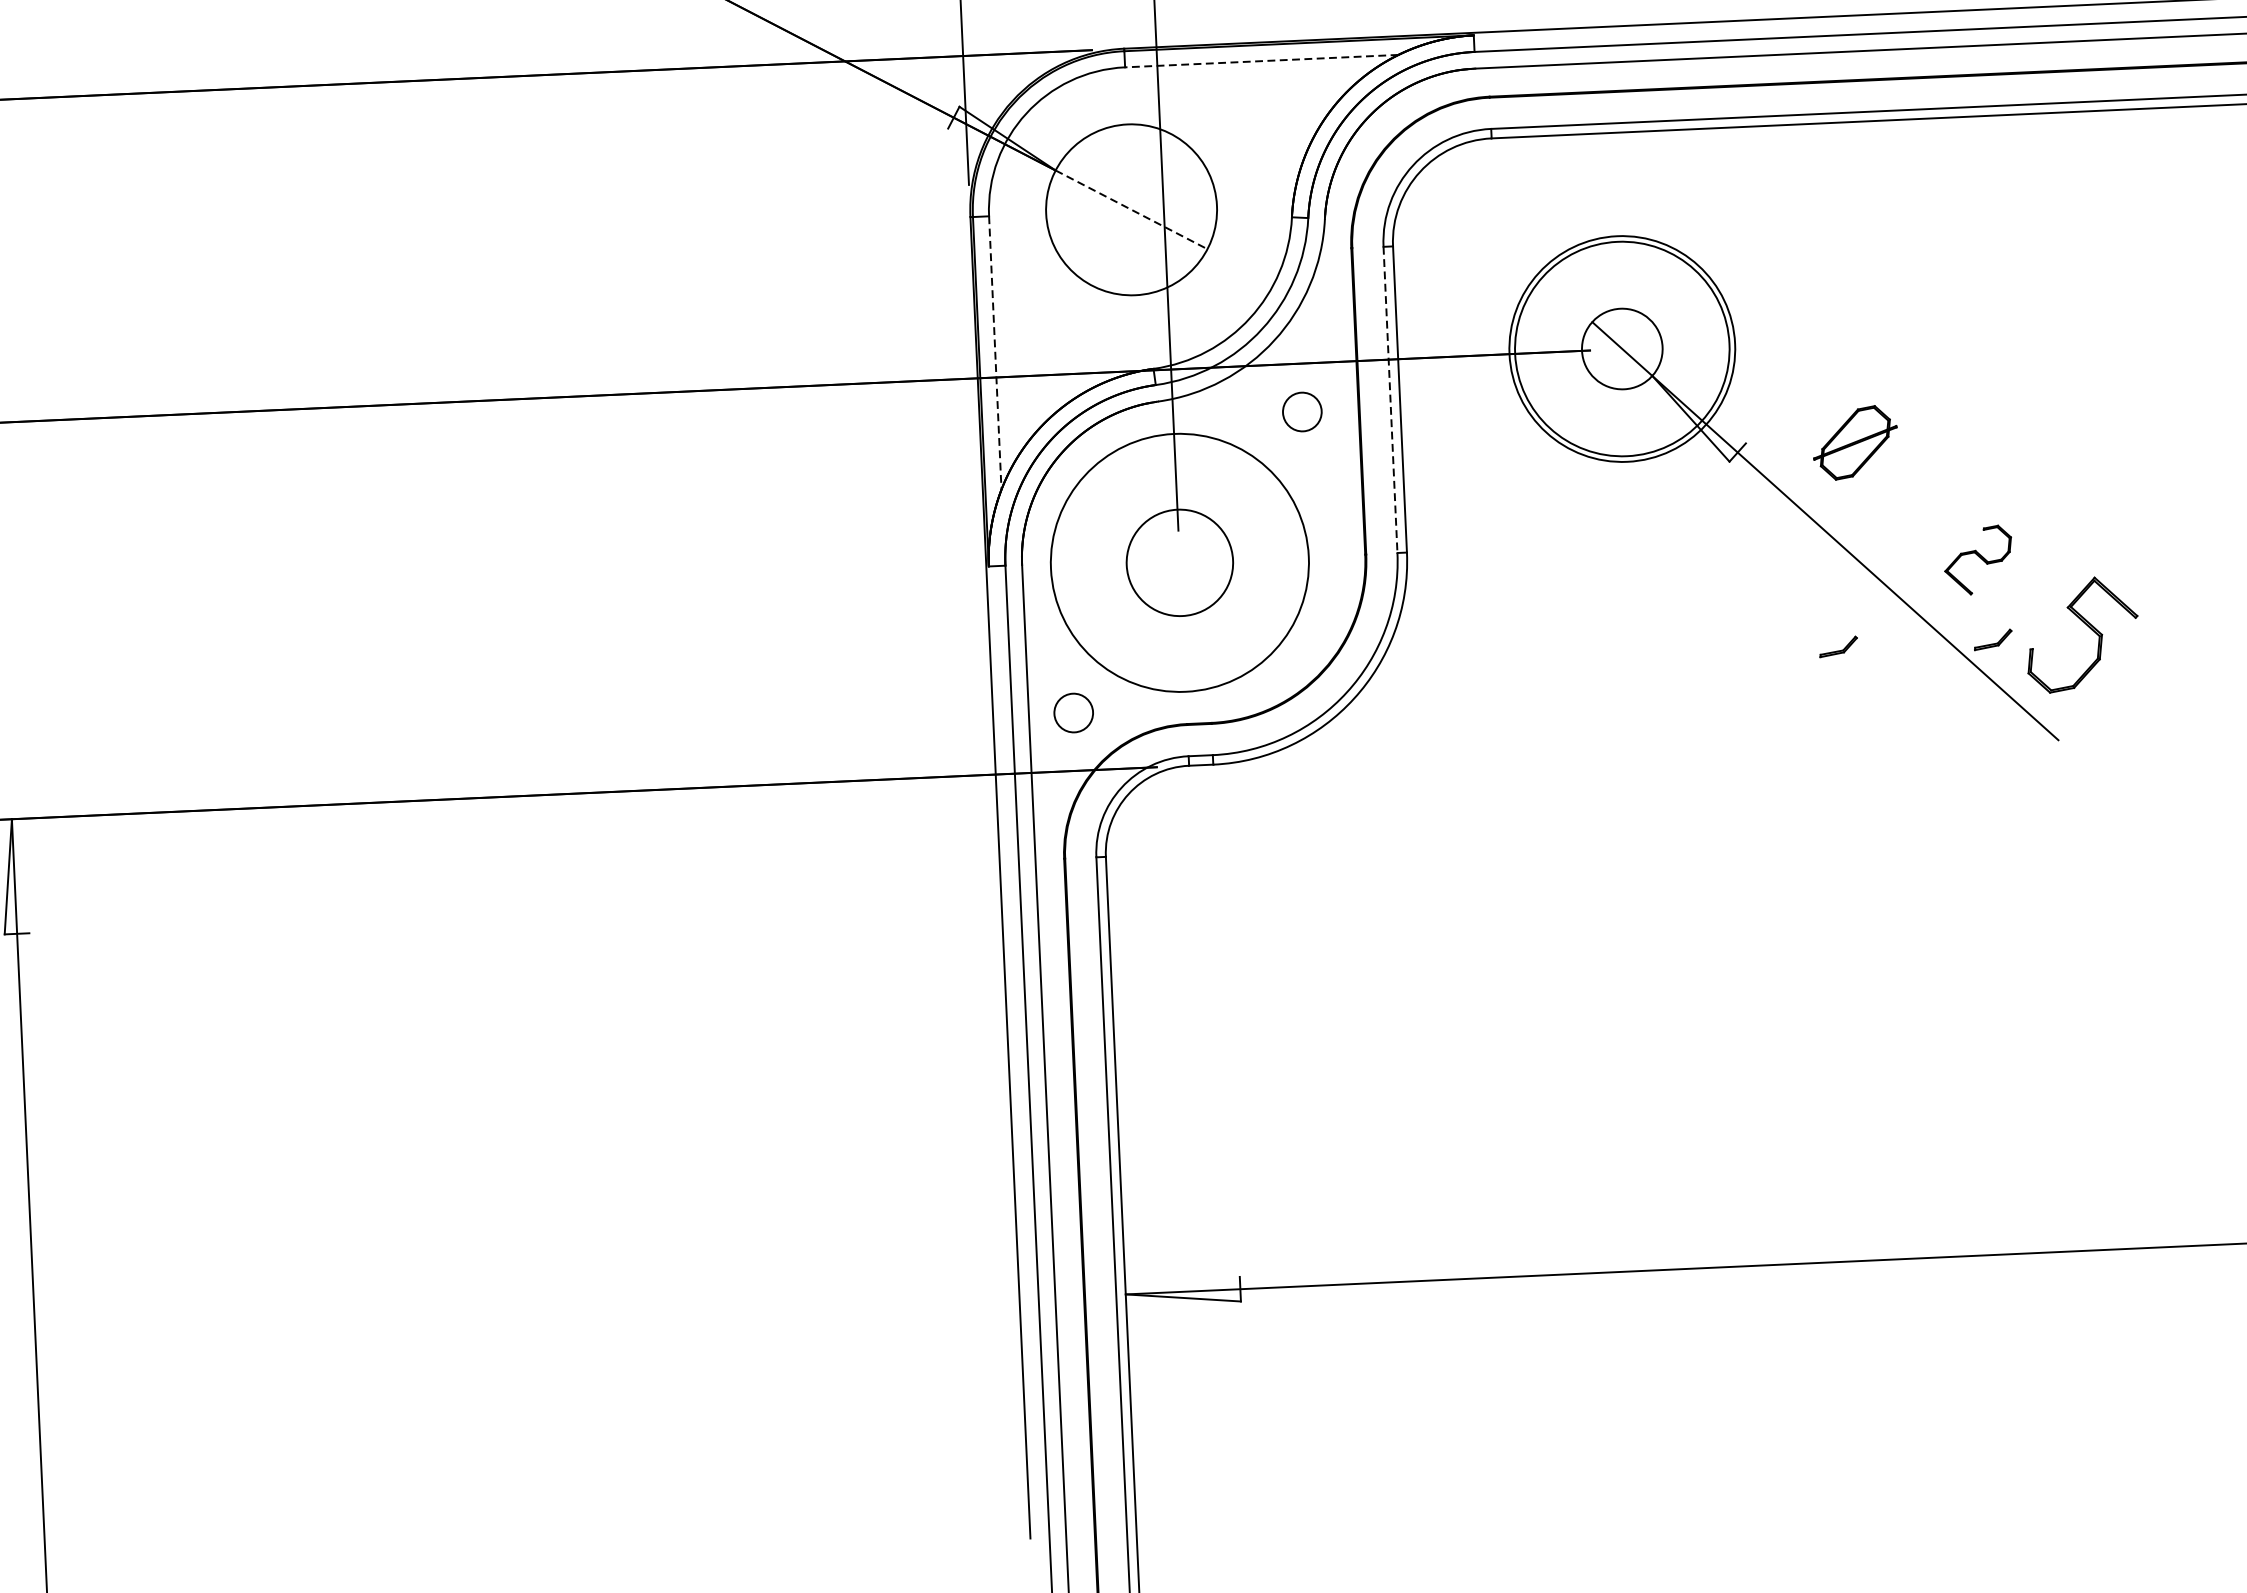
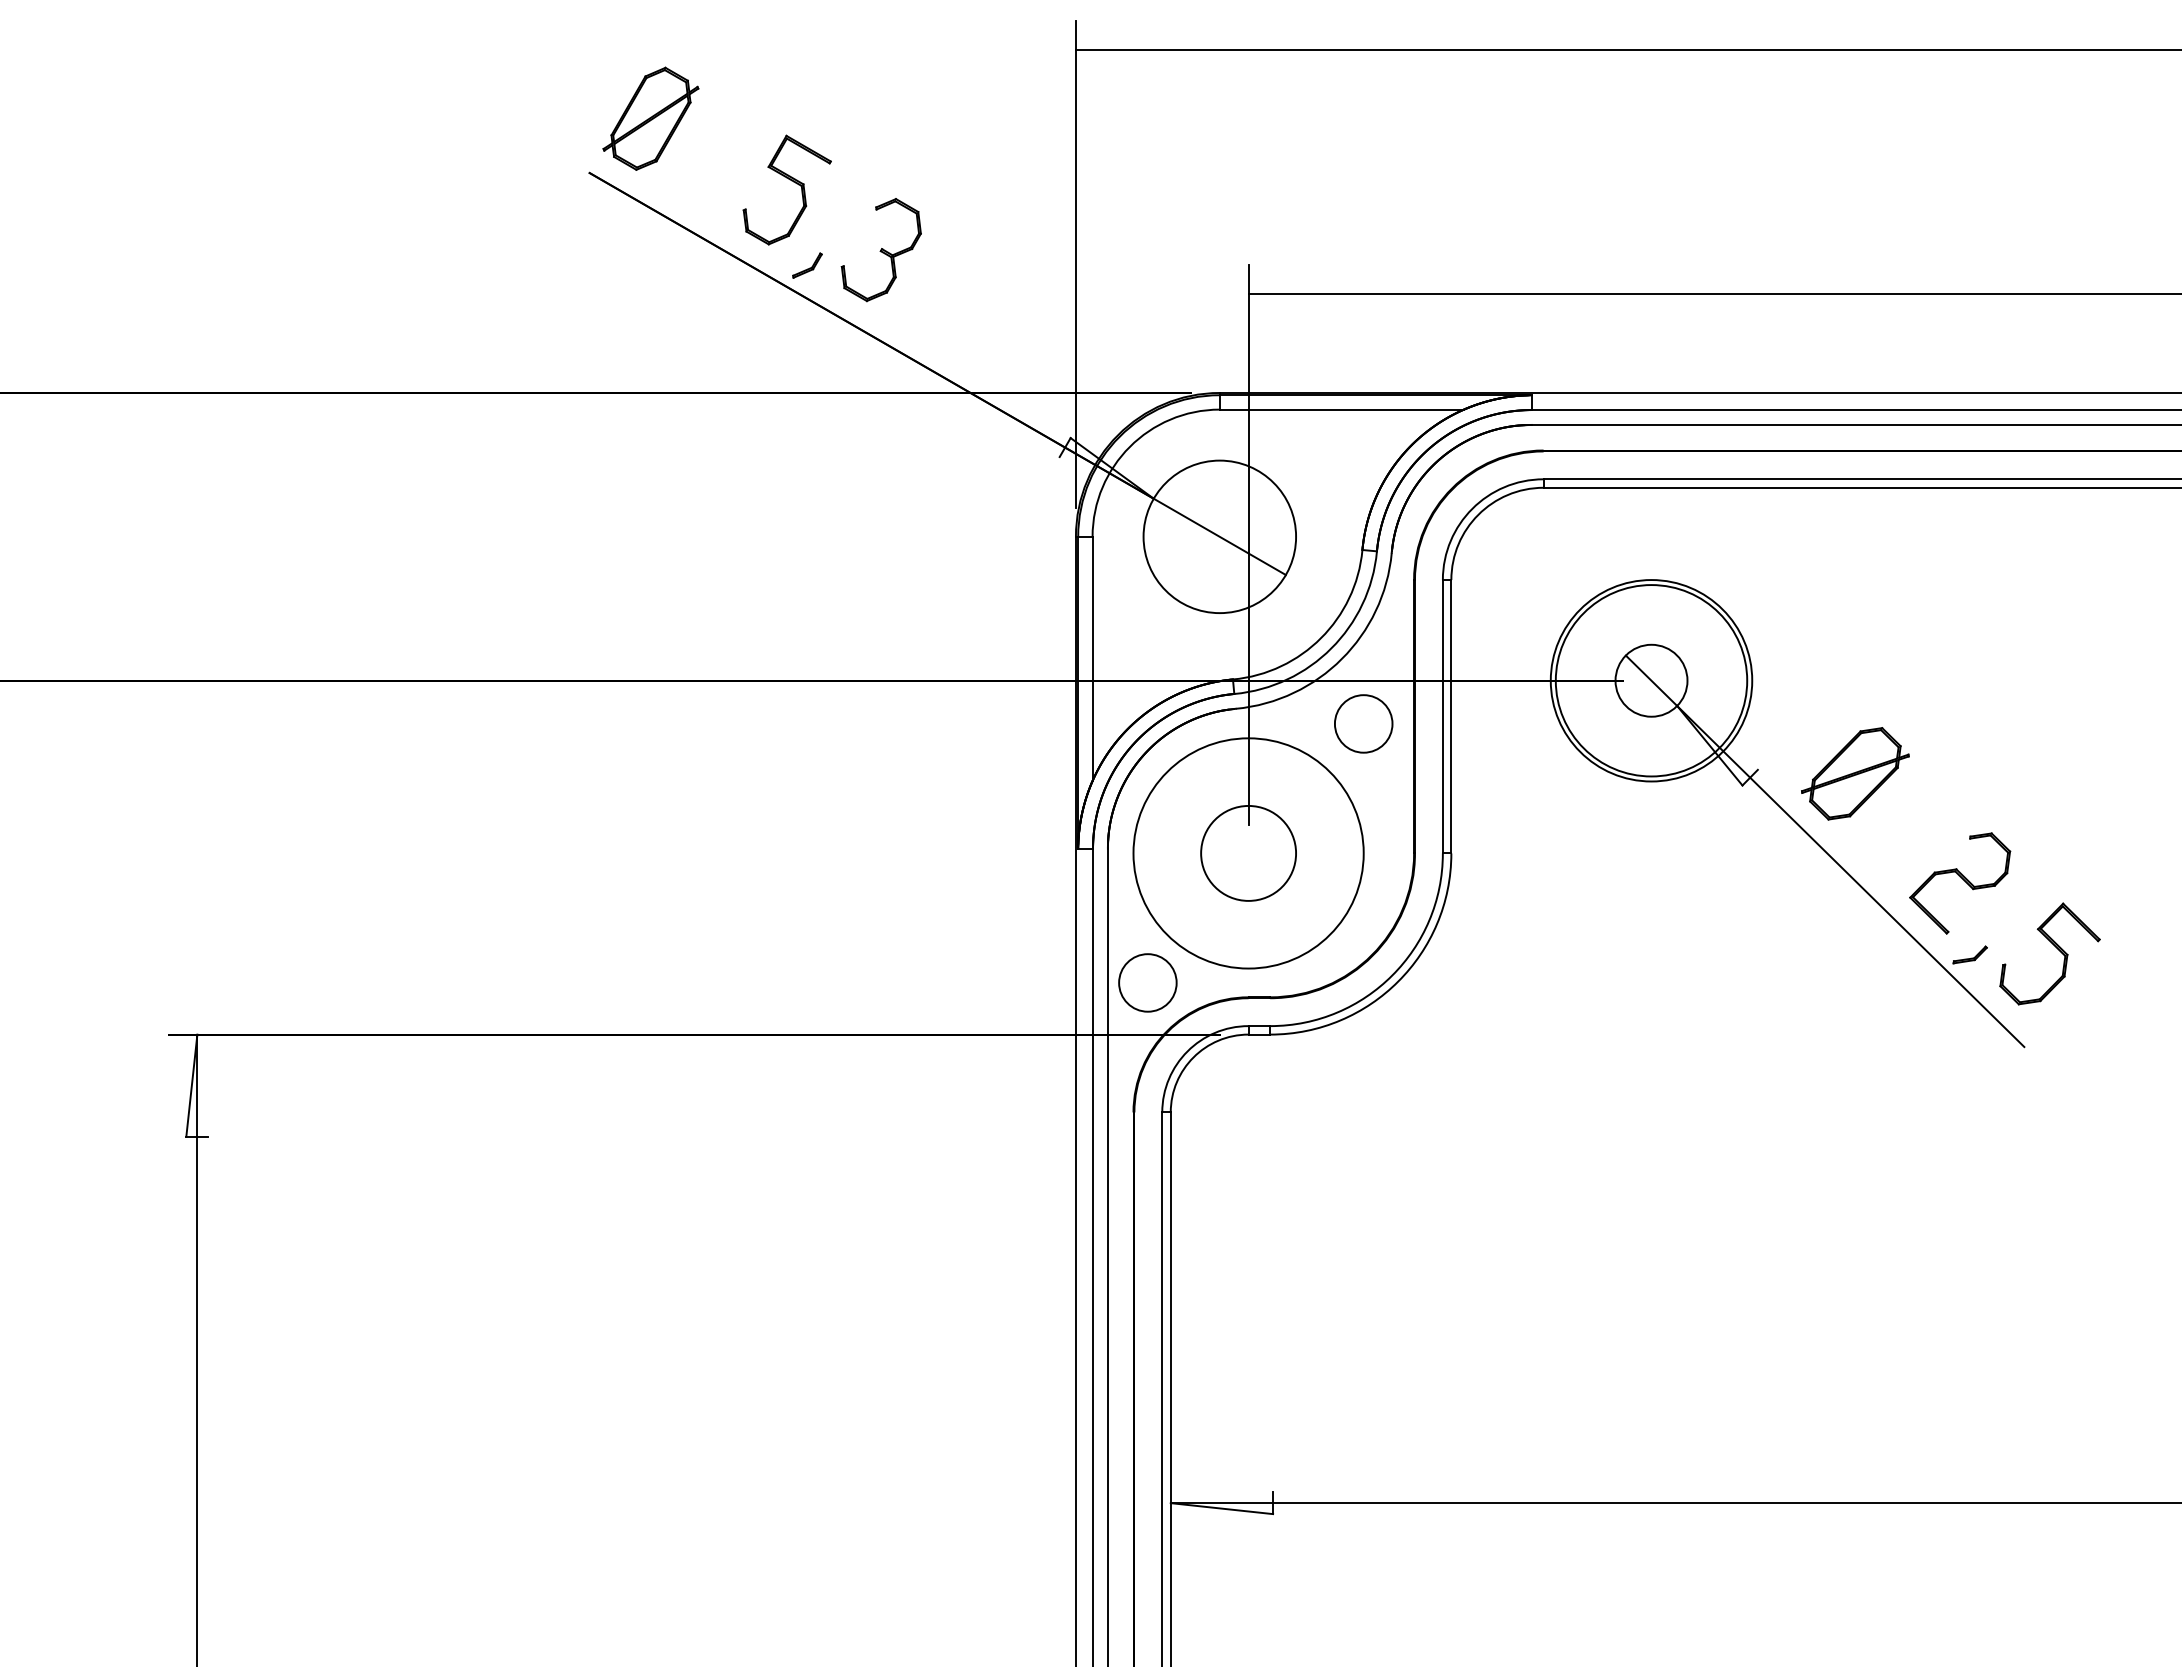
line: (1261, 61) -> (1341, 409), dashed -> solid
line: (1132, 210) -> (1220, 537), dashed -> solid
line: (995, 353) -> (1092, 659), dashed -> solid
line: (1390, 399) -> (1442, 716), dashed -> solid
circle: (1301, 411) -> (1363, 723), size x1.67
part: (1855, 442) -> (1855, 773), size x1.43
part: (1978, 560) -> (1960, 883), size x1.67
part: (1837, 646) -> (1831, 954), removed
circle: (1073, 712) -> (1147, 982), size x1.67

